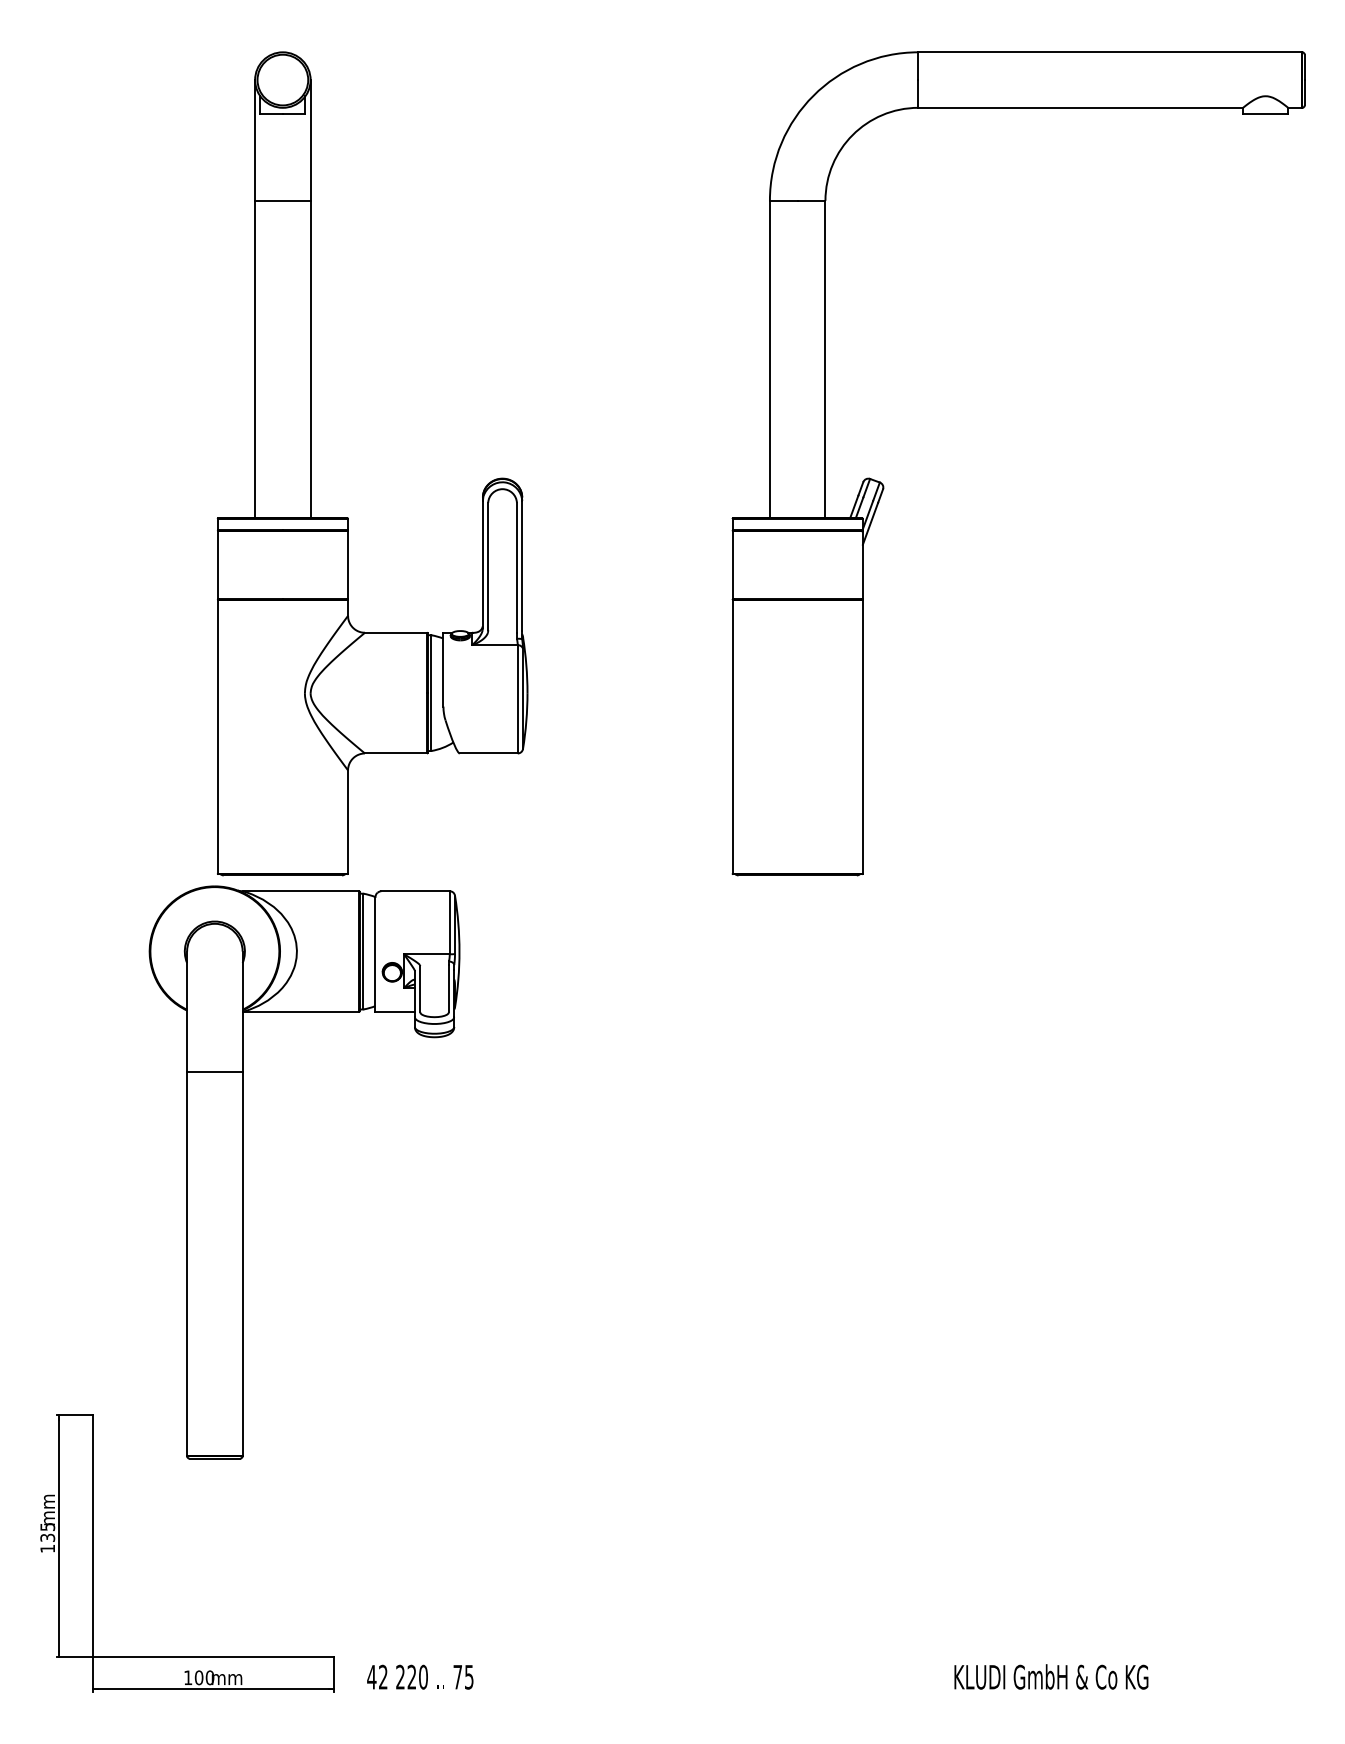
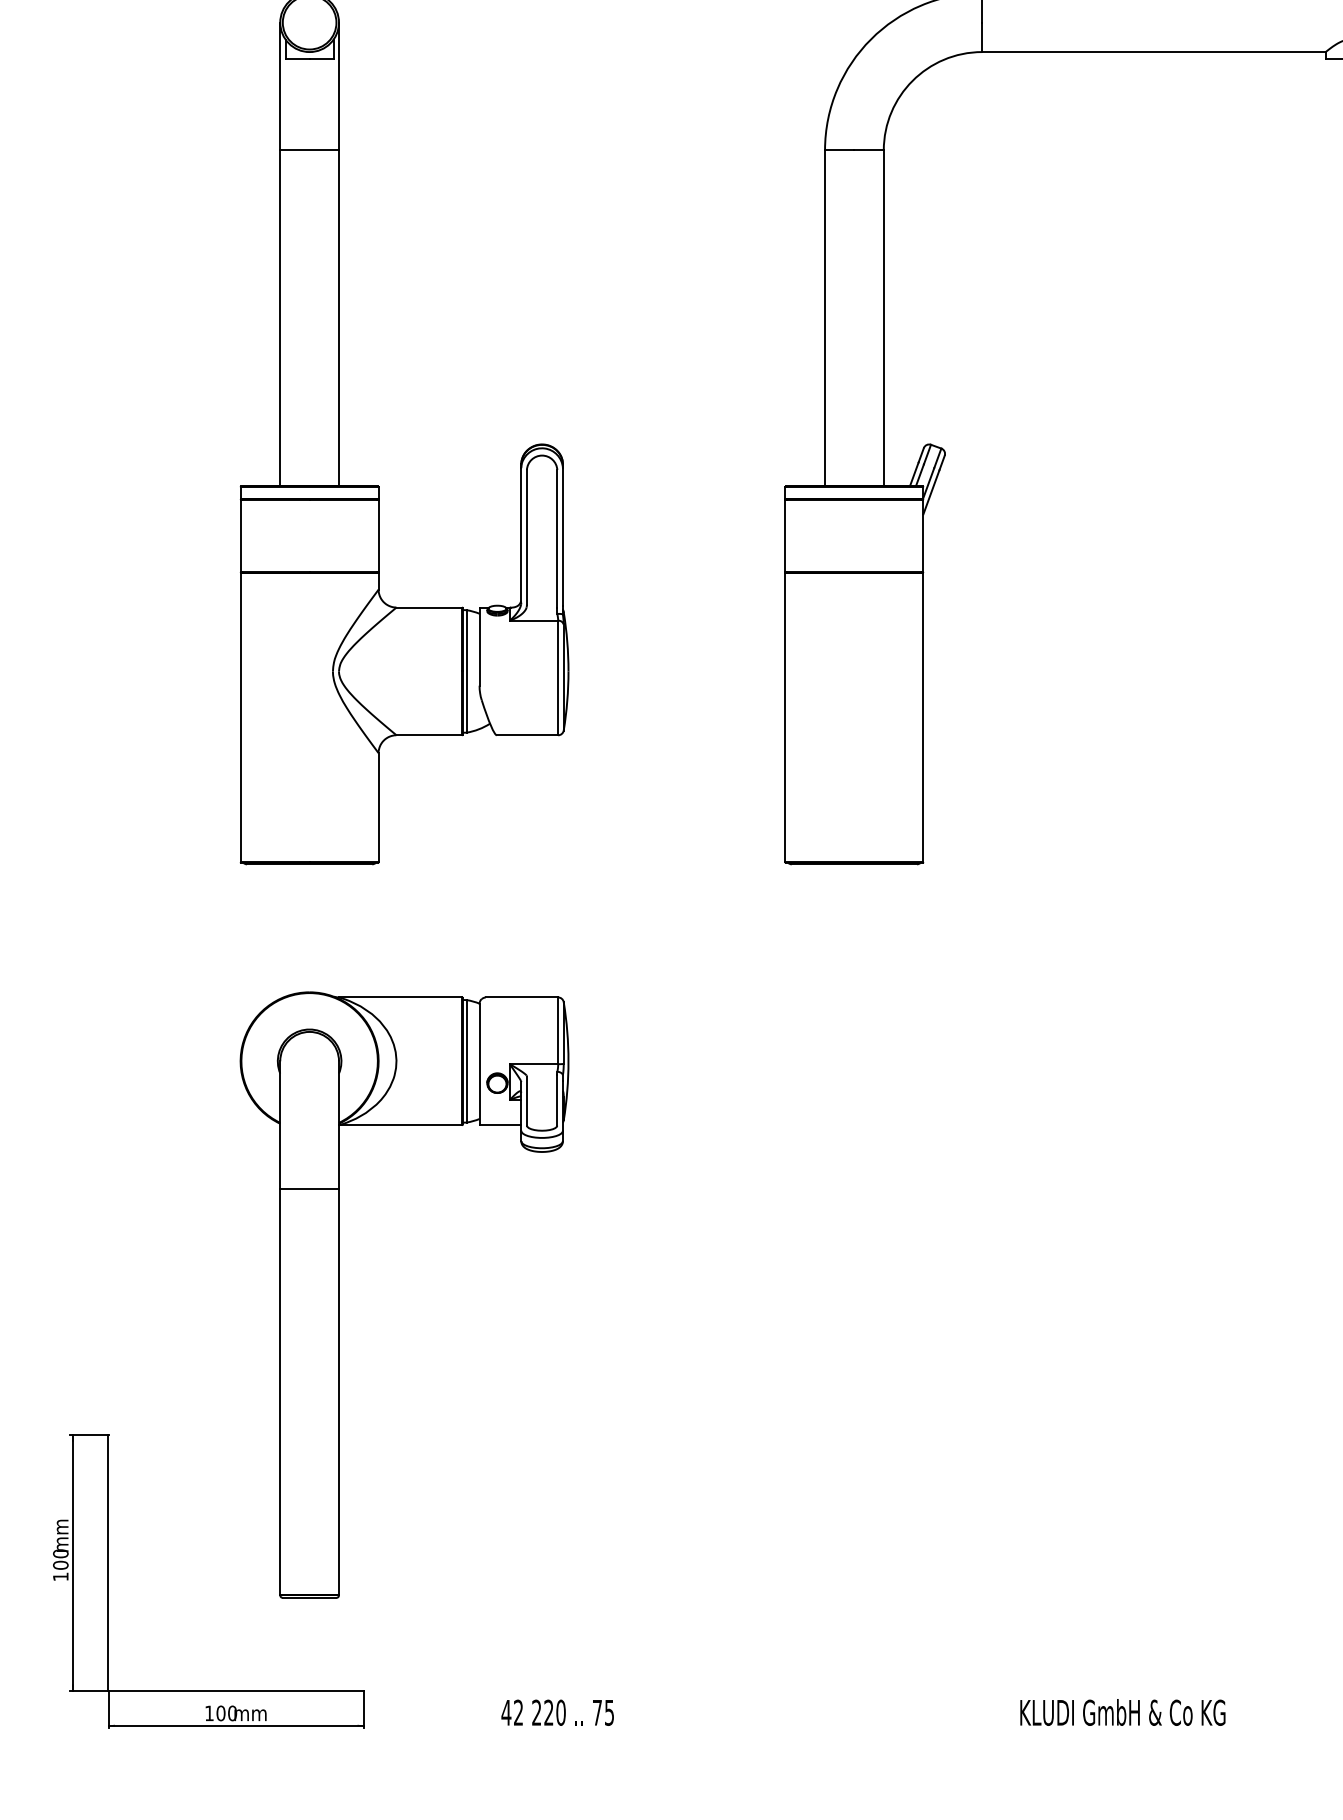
part: (243, 1172) -> (339, 1295), moved
text: (47, 1532) -> (60, 1559), 135 -> 100
text: (420, 1676) -> (557, 1712), moved

